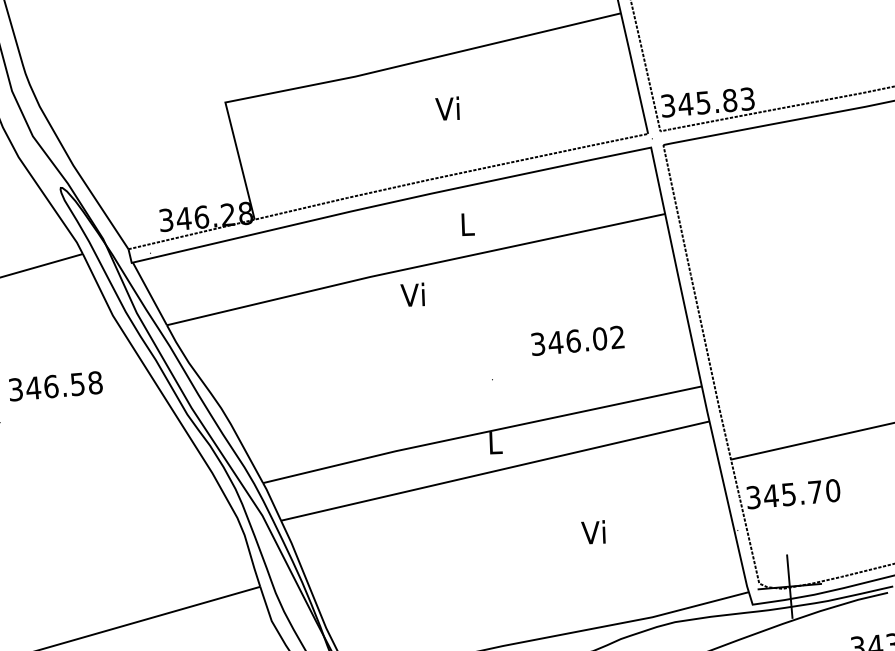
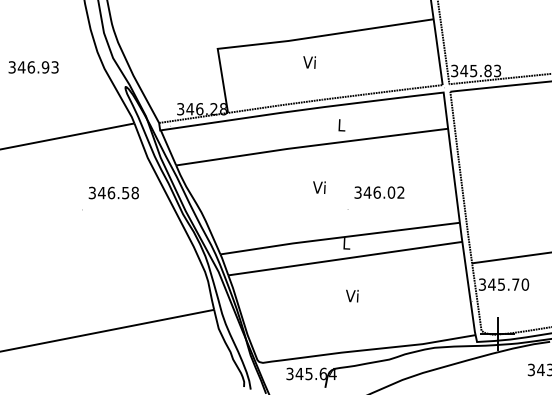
text: (447, 108) -> (309, 62), moved
text: (413, 294) -> (319, 187), moved
text: (577, 340) -> (379, 192), moved
text: (594, 531) -> (352, 295), moved

